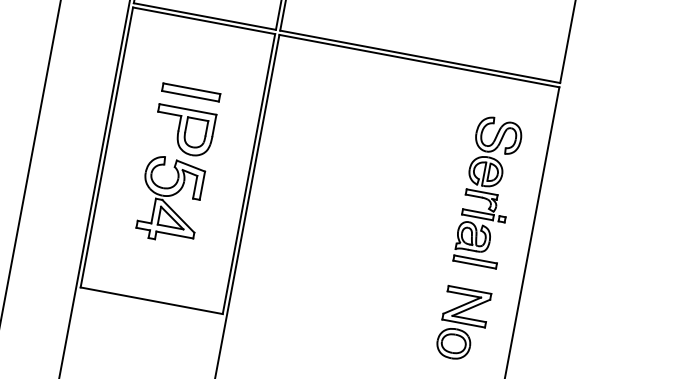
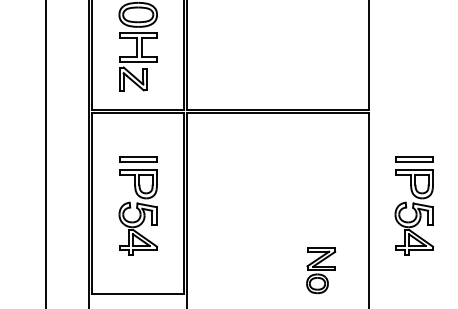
part: (488, 191) -> (336, 186), removed
part: (603, 243) -> (414, 205), added
part: (463, 324) -> (321, 270), moved

